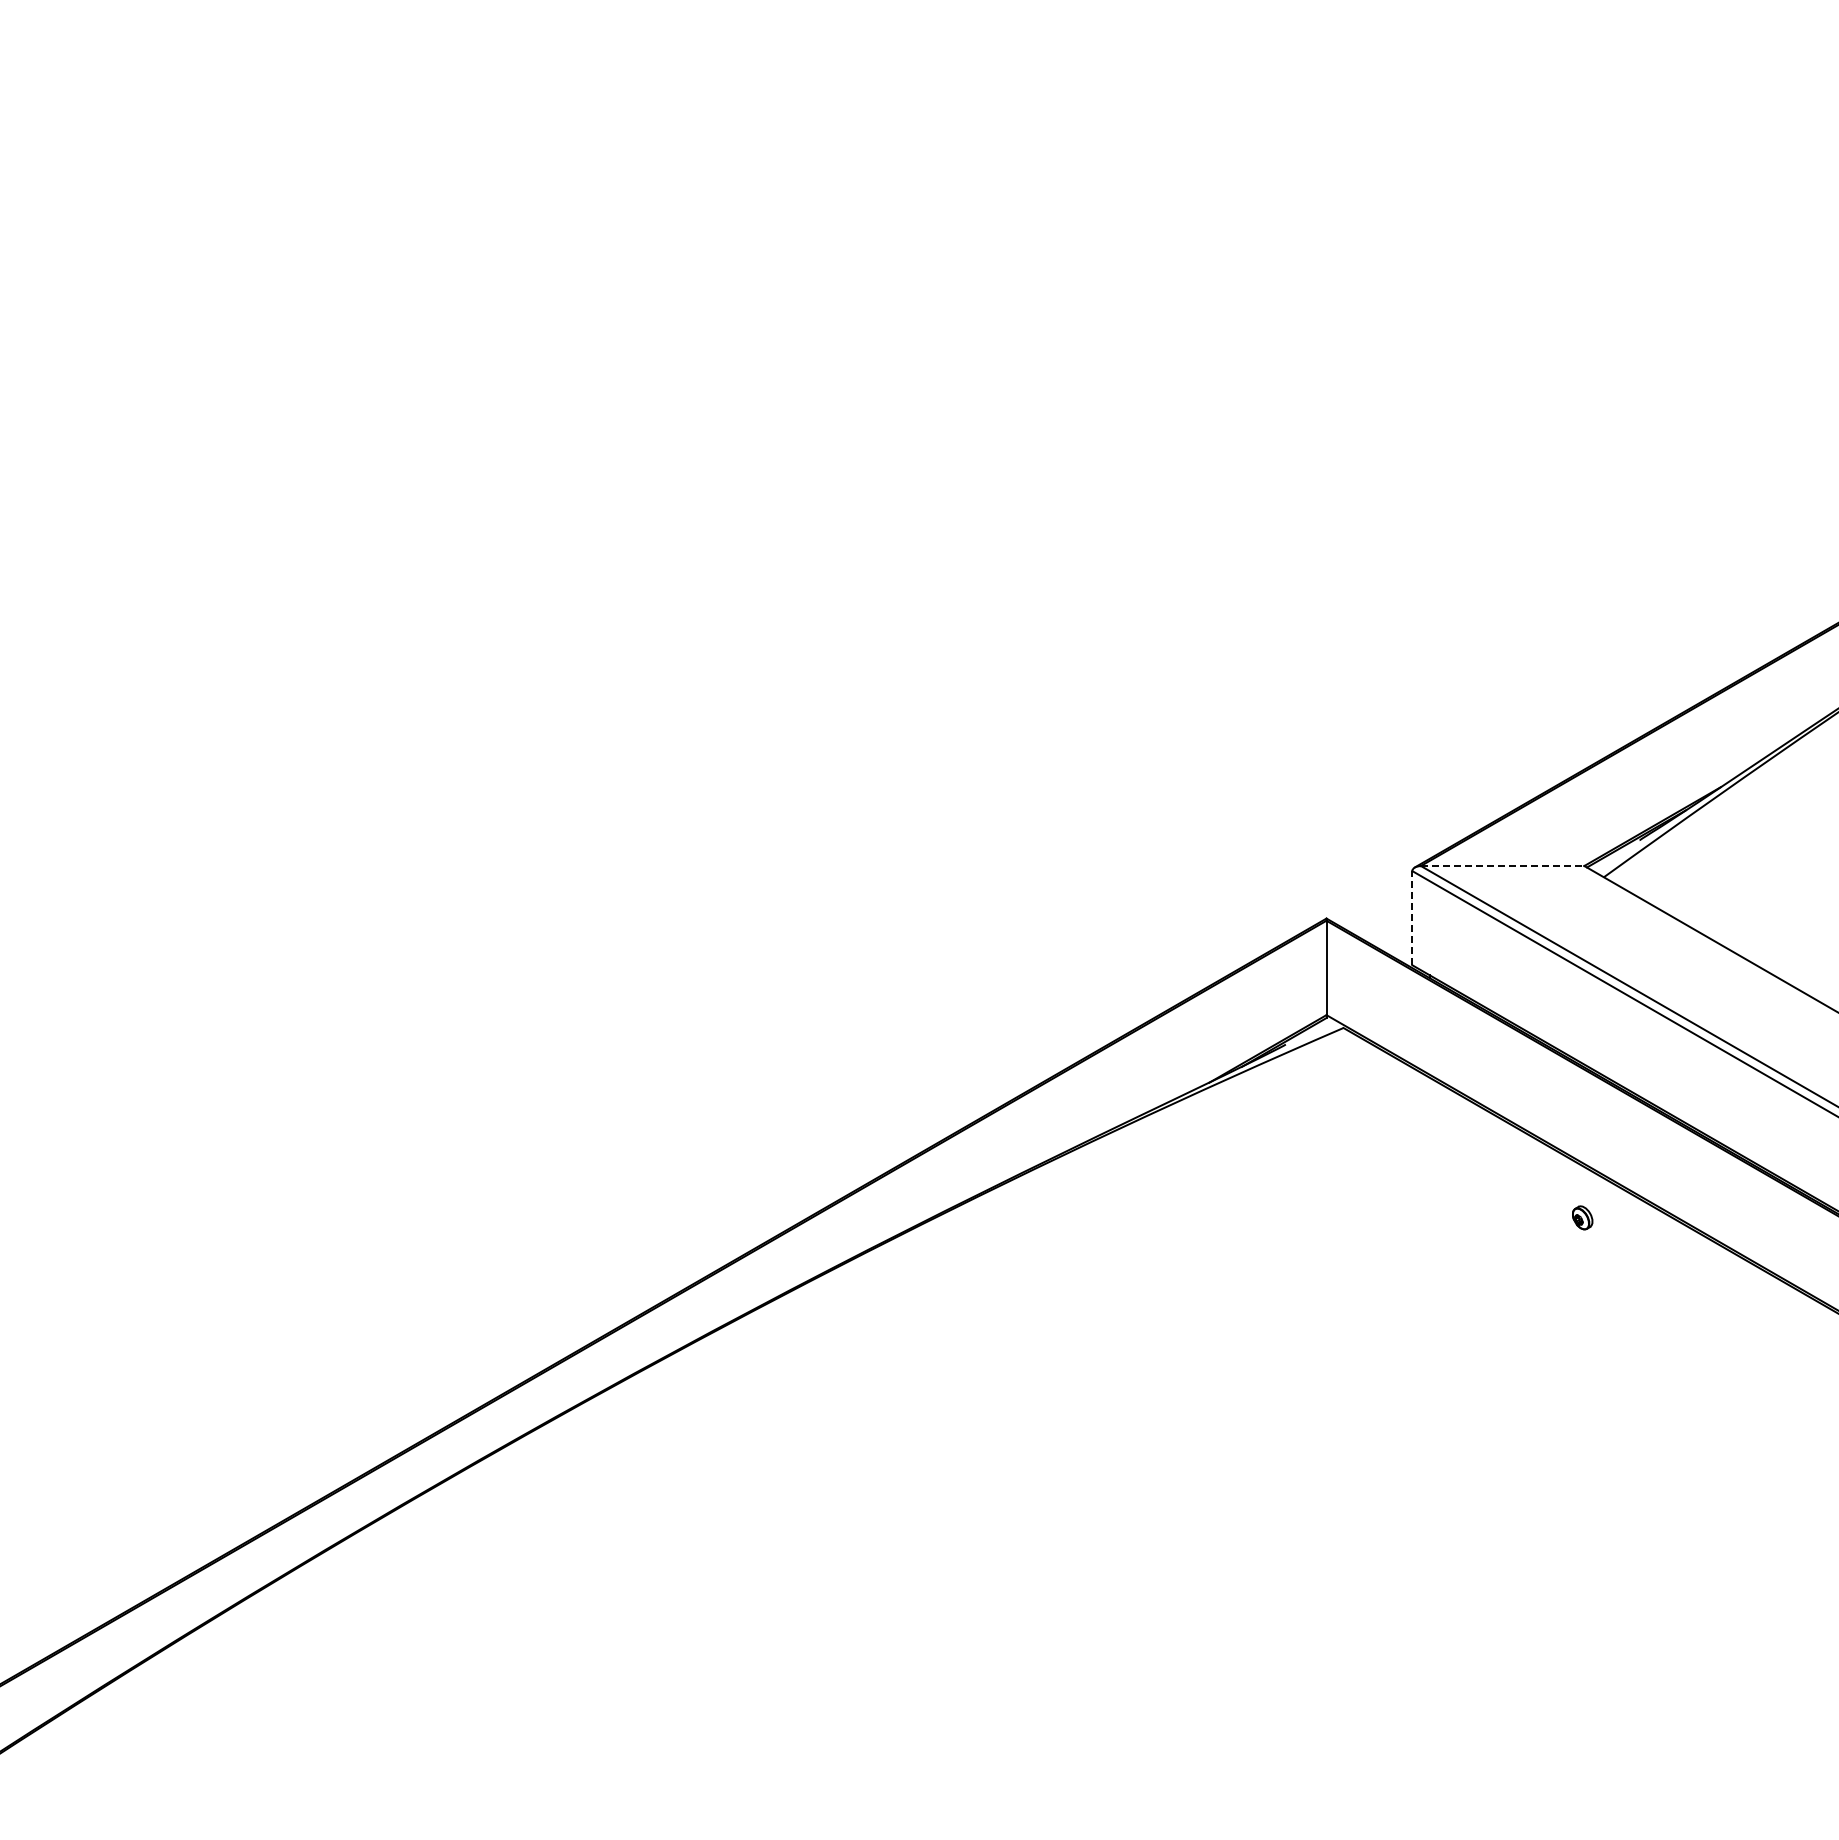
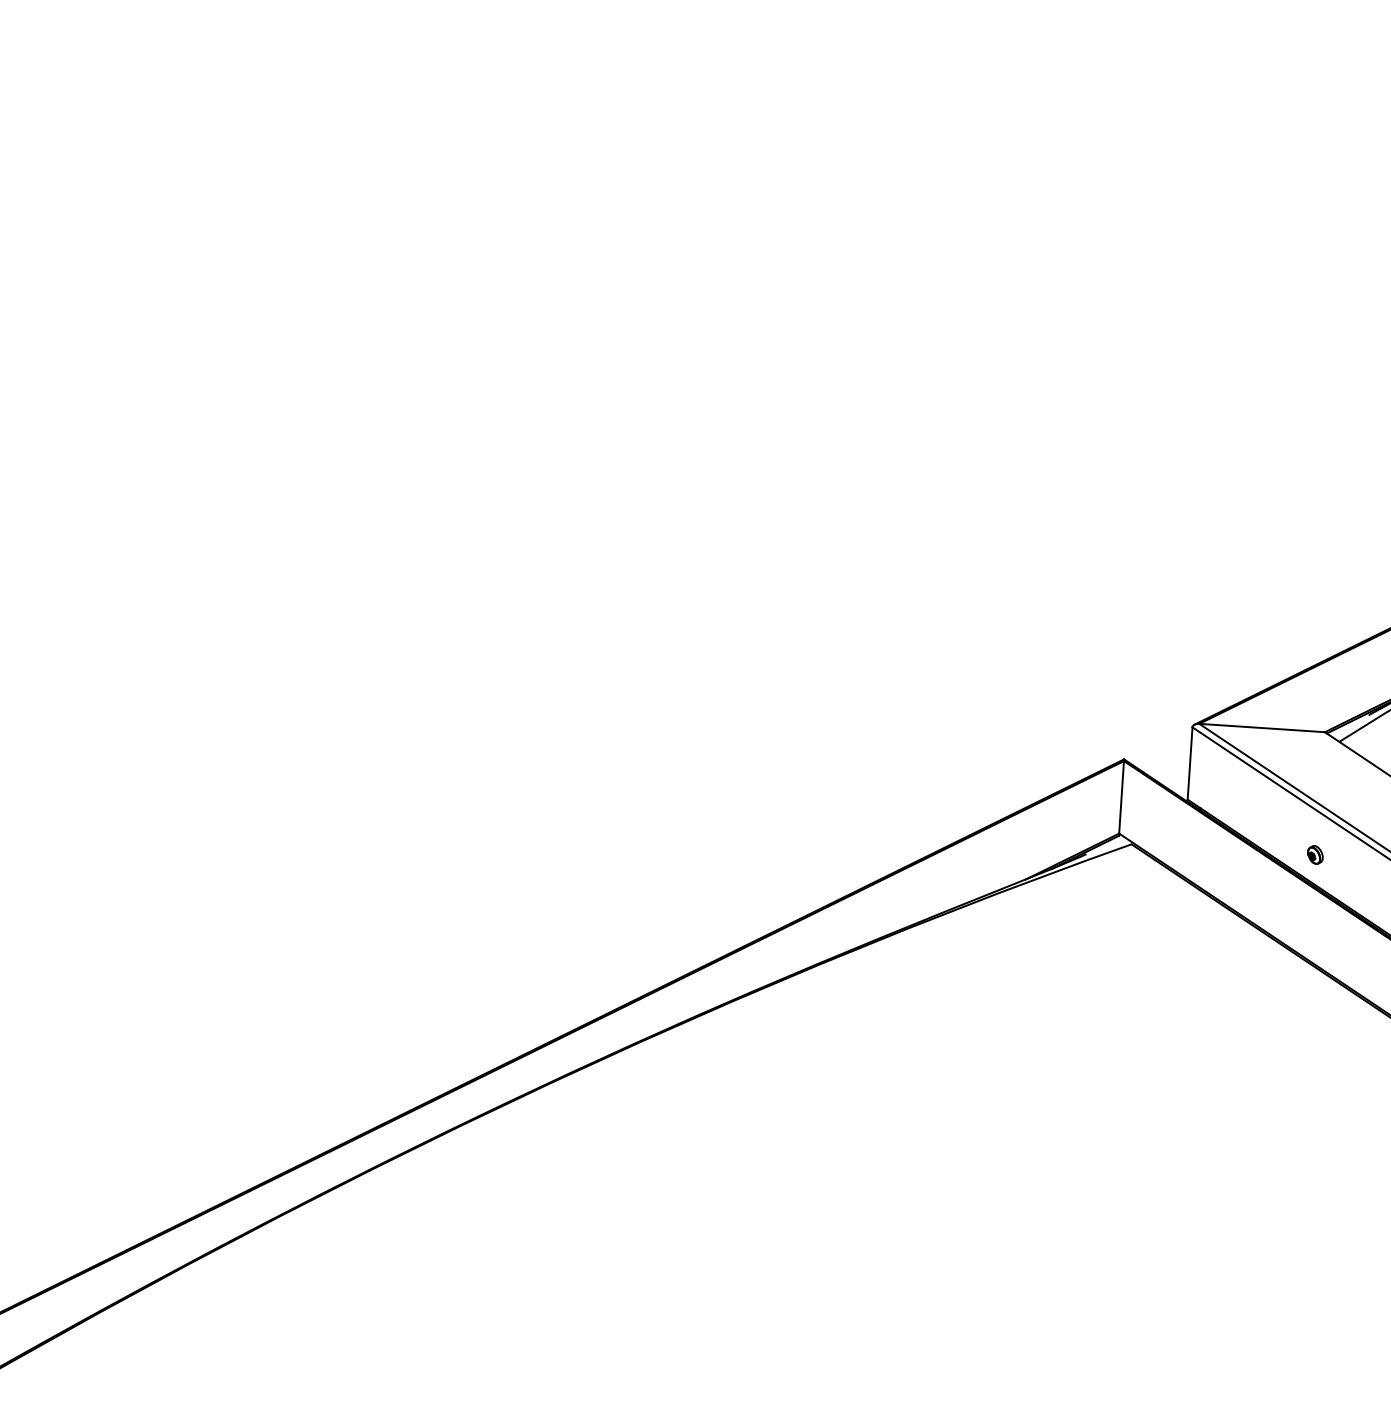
line: (1502, 866) -> (1261, 728), dashed -> solid
line: (1412, 917) -> (1190, 762), dashed -> solid
part: (1582, 1217) -> (1315, 854), moved

